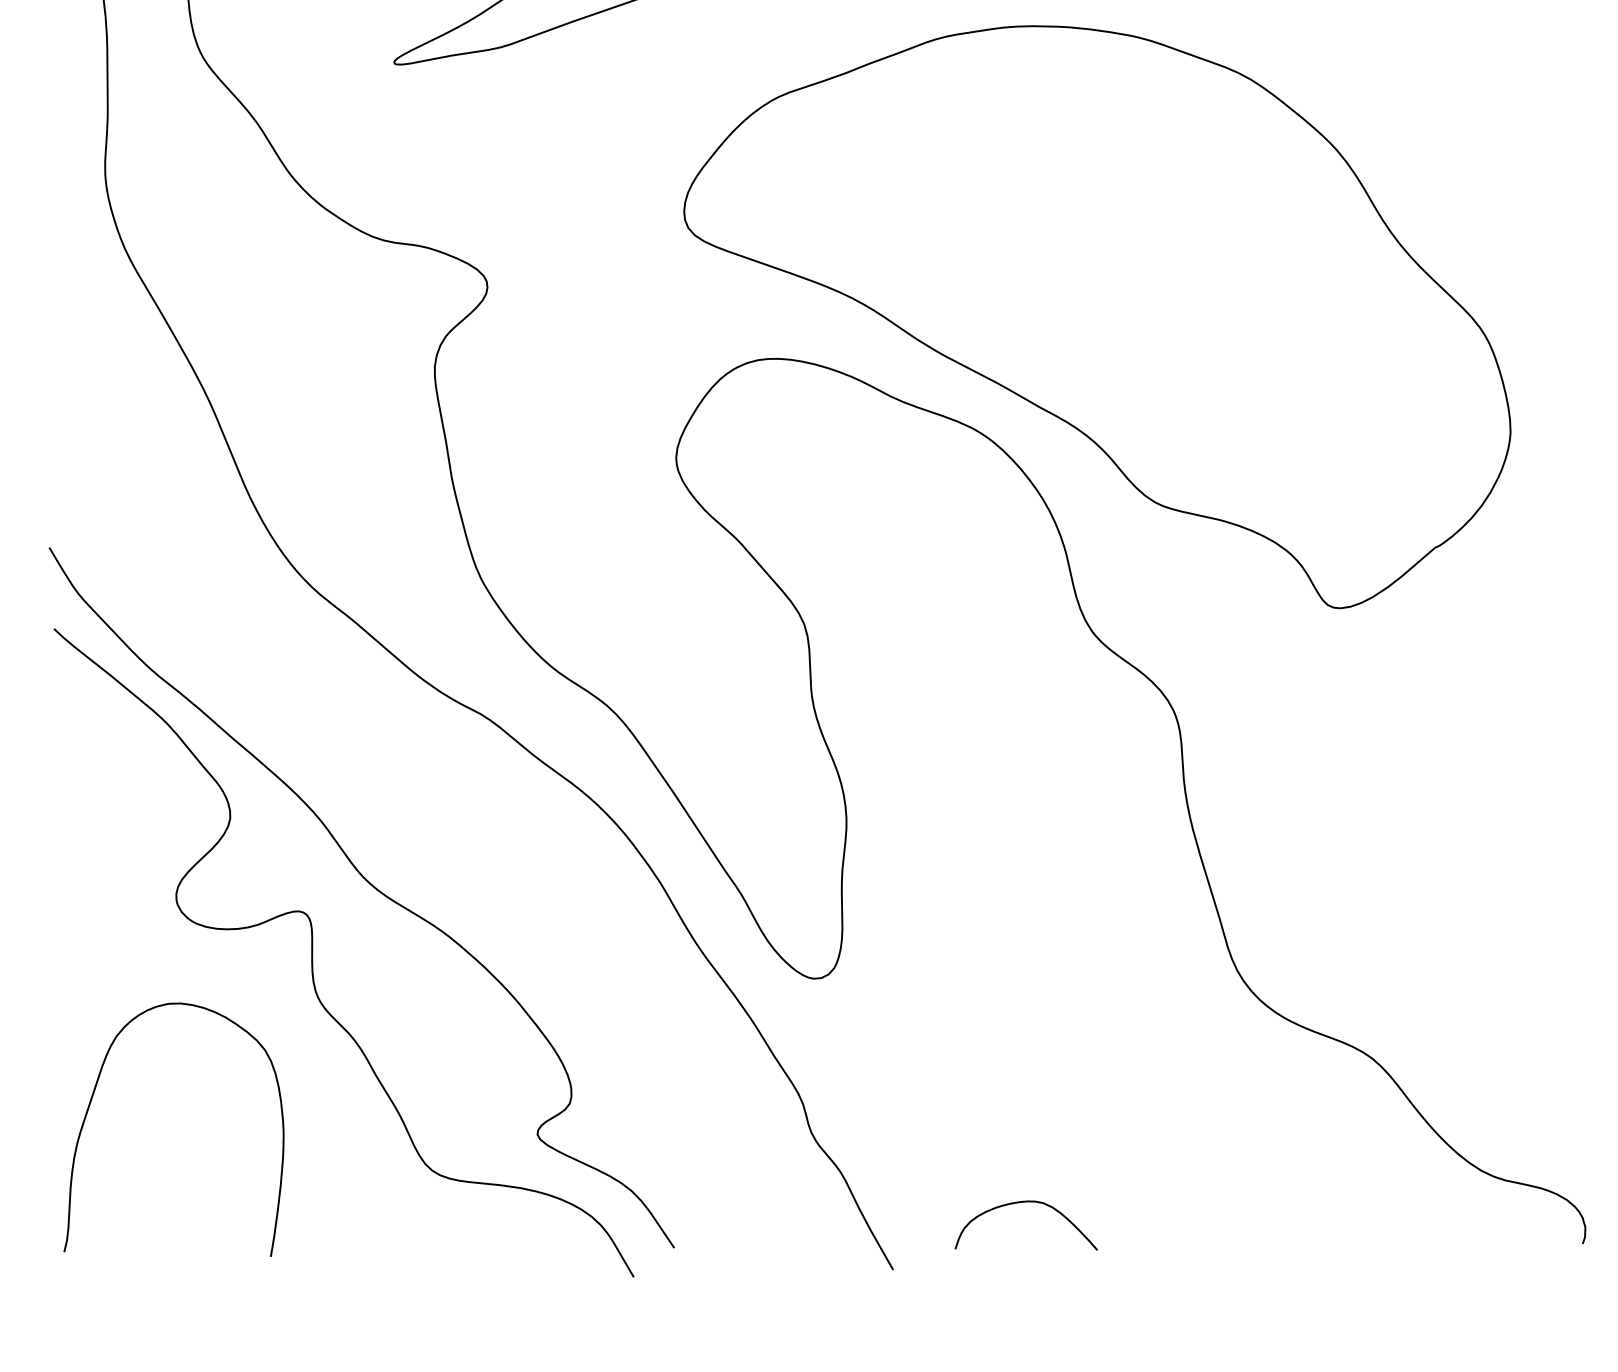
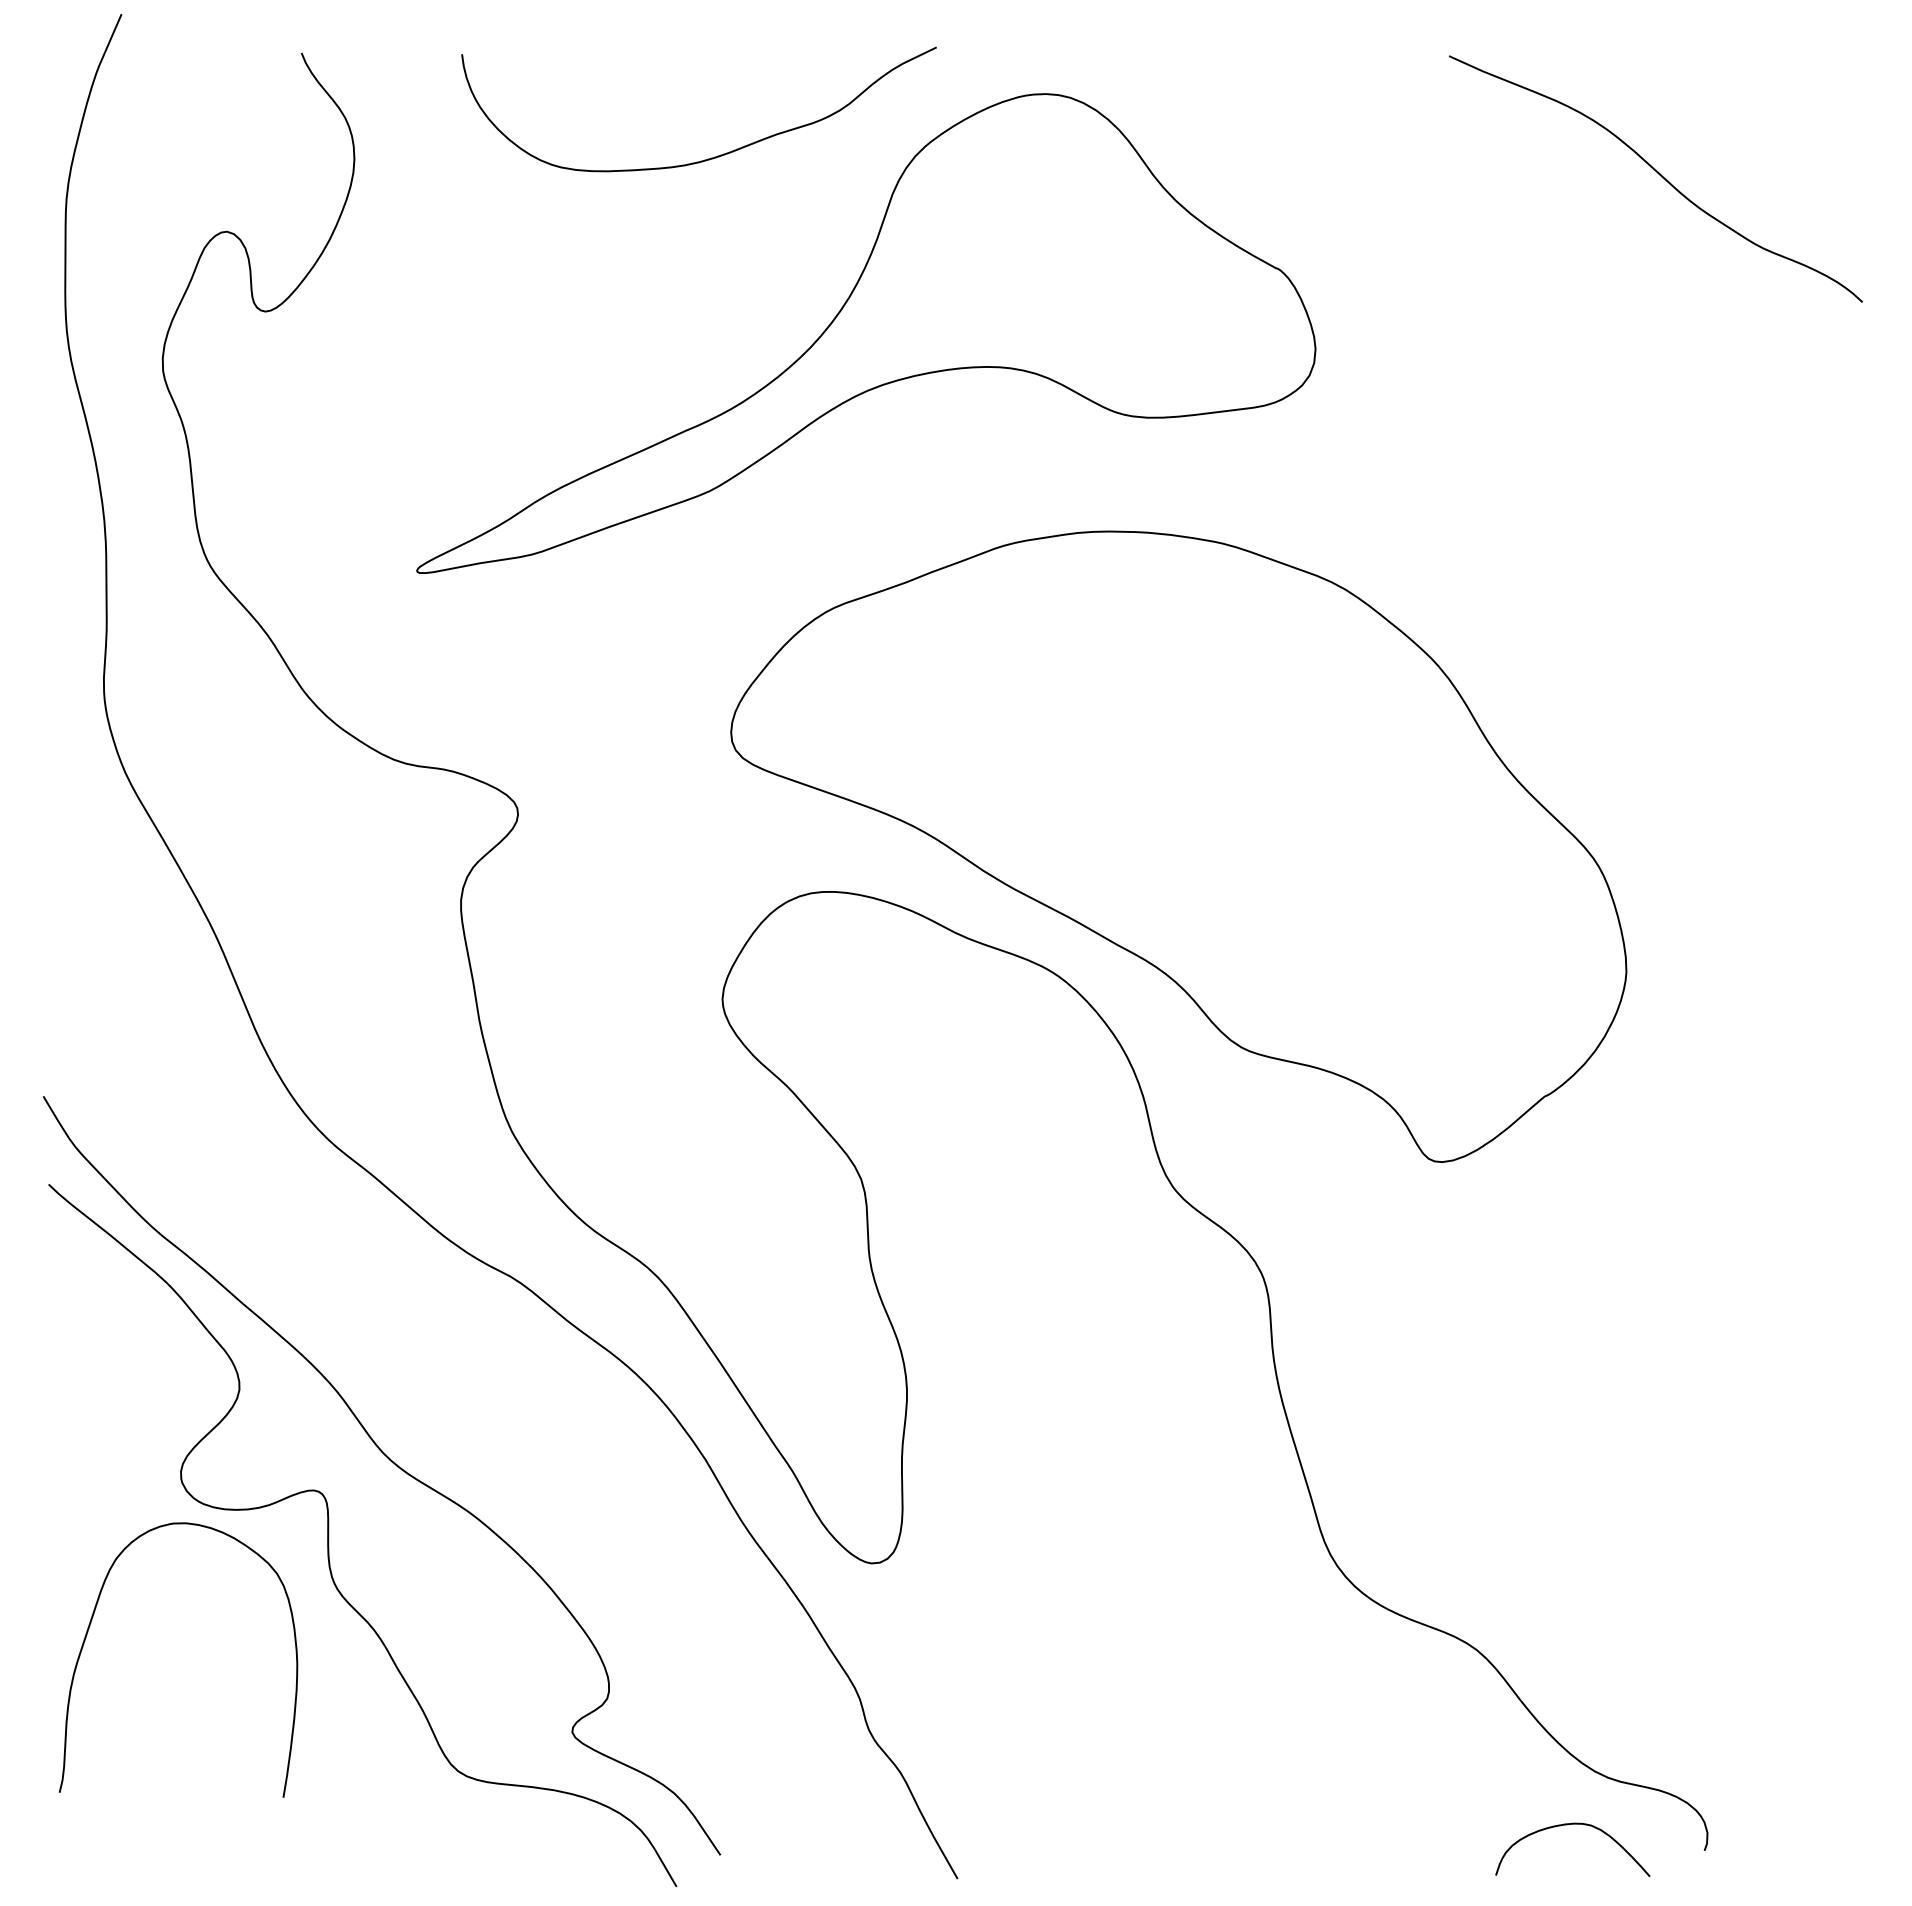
curve: (91, 1101) -> (89, 1629), moved
curve: (1022, 1203) -> (1568, 1825), moved

